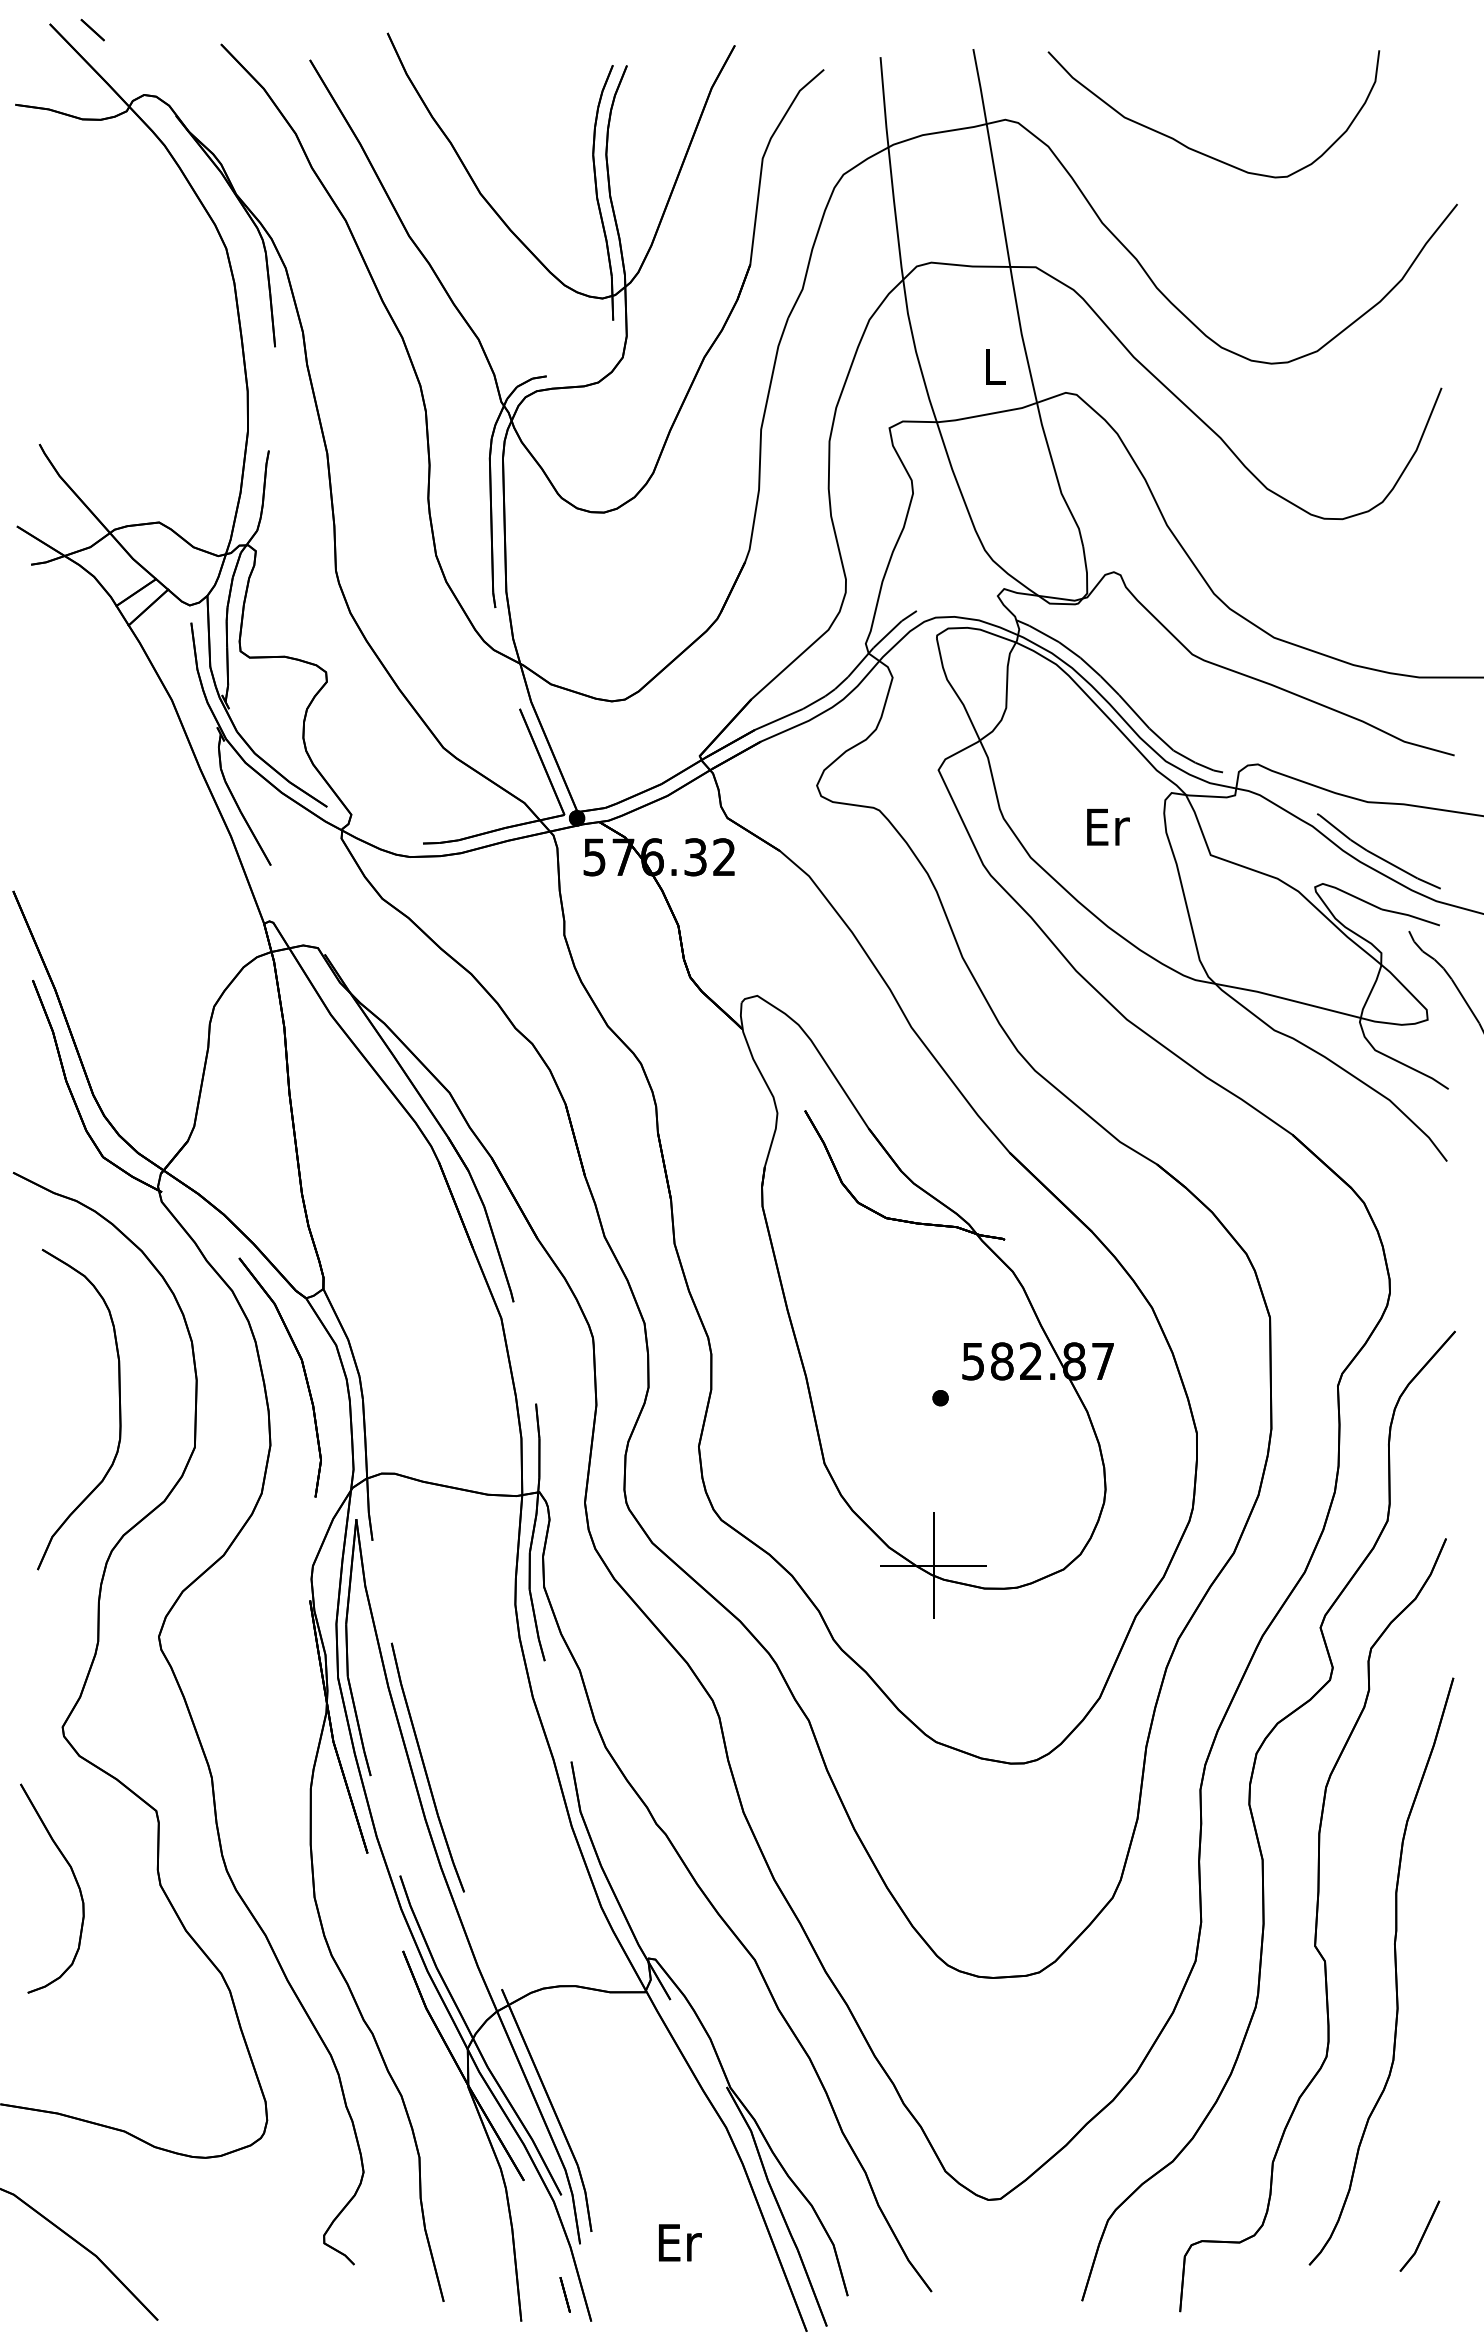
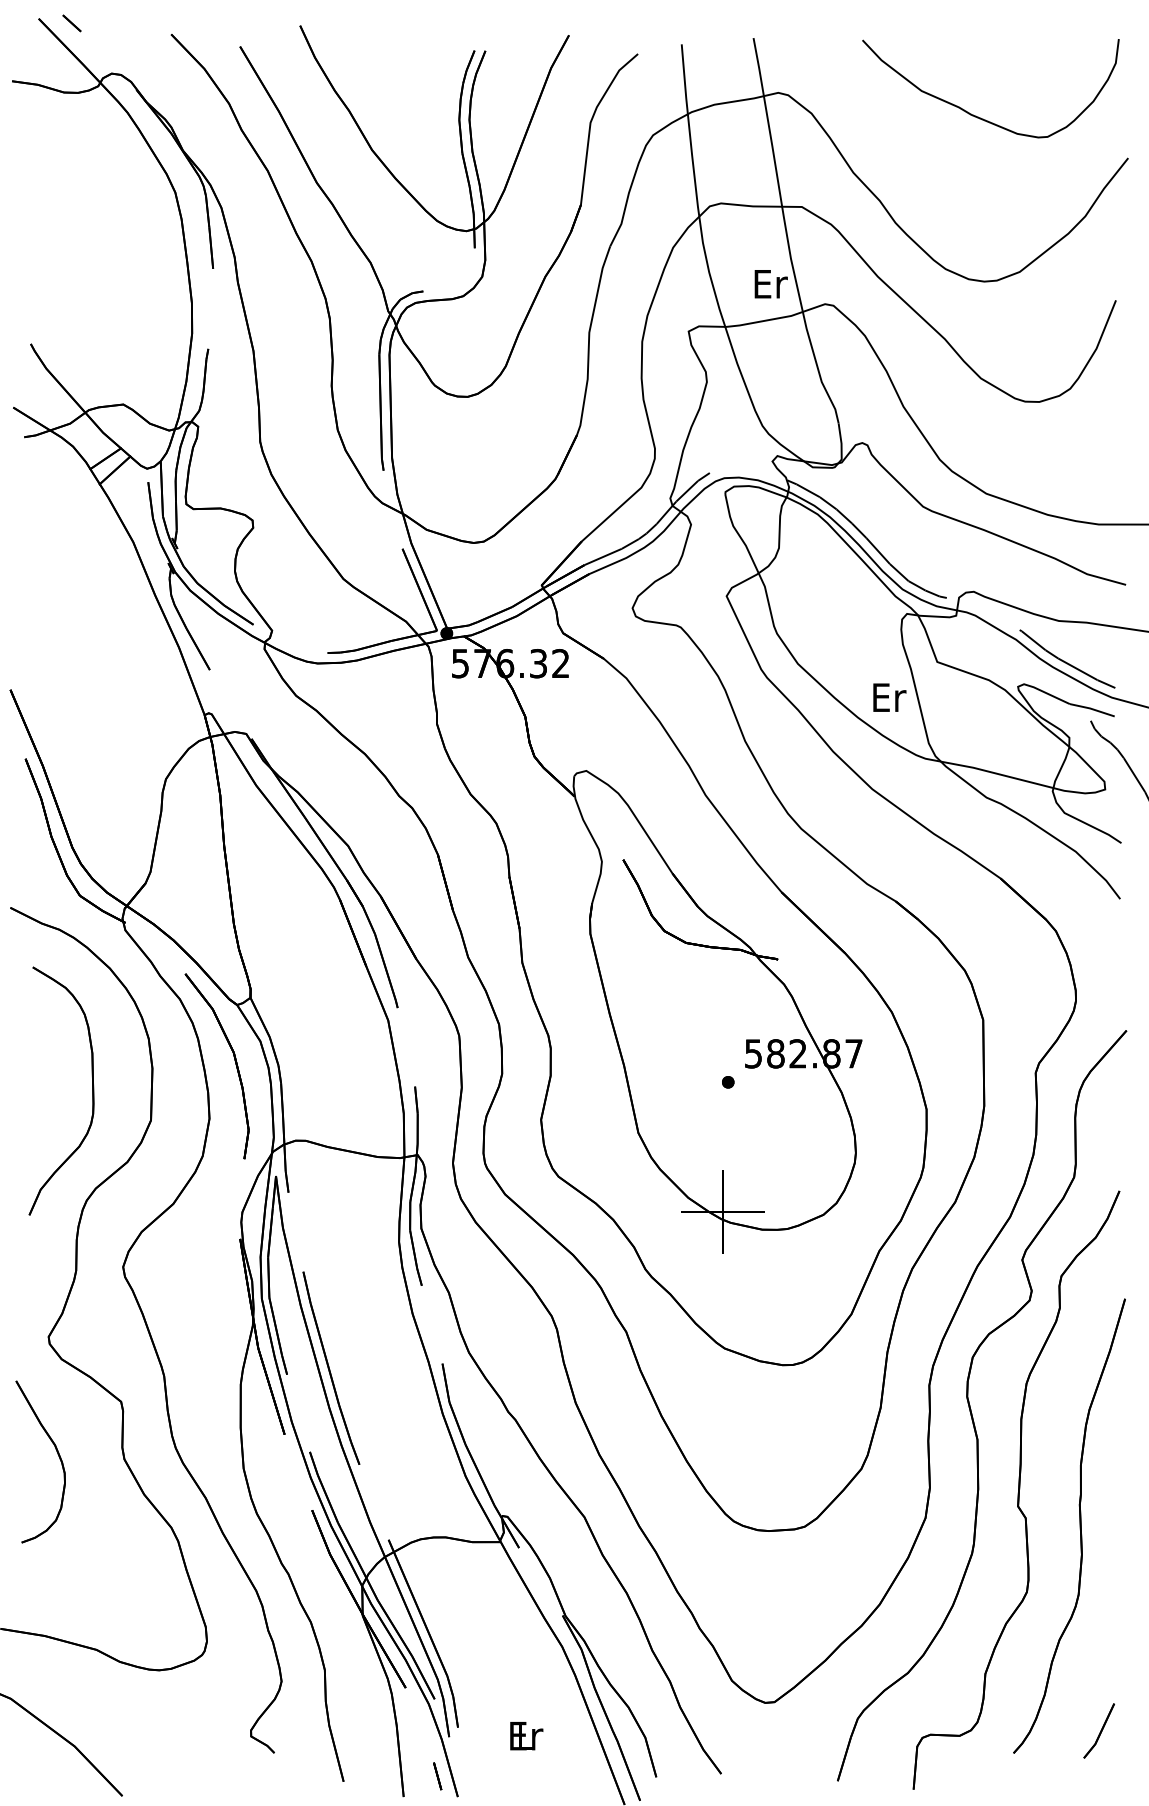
curve: (1197, 150) -> (978, 116), moved
text: (995, 366) -> (770, 283), L -> Er
text: (1108, 827) -> (889, 697), moved
text: (680, 2242) -> (526, 1735), Er -> L

